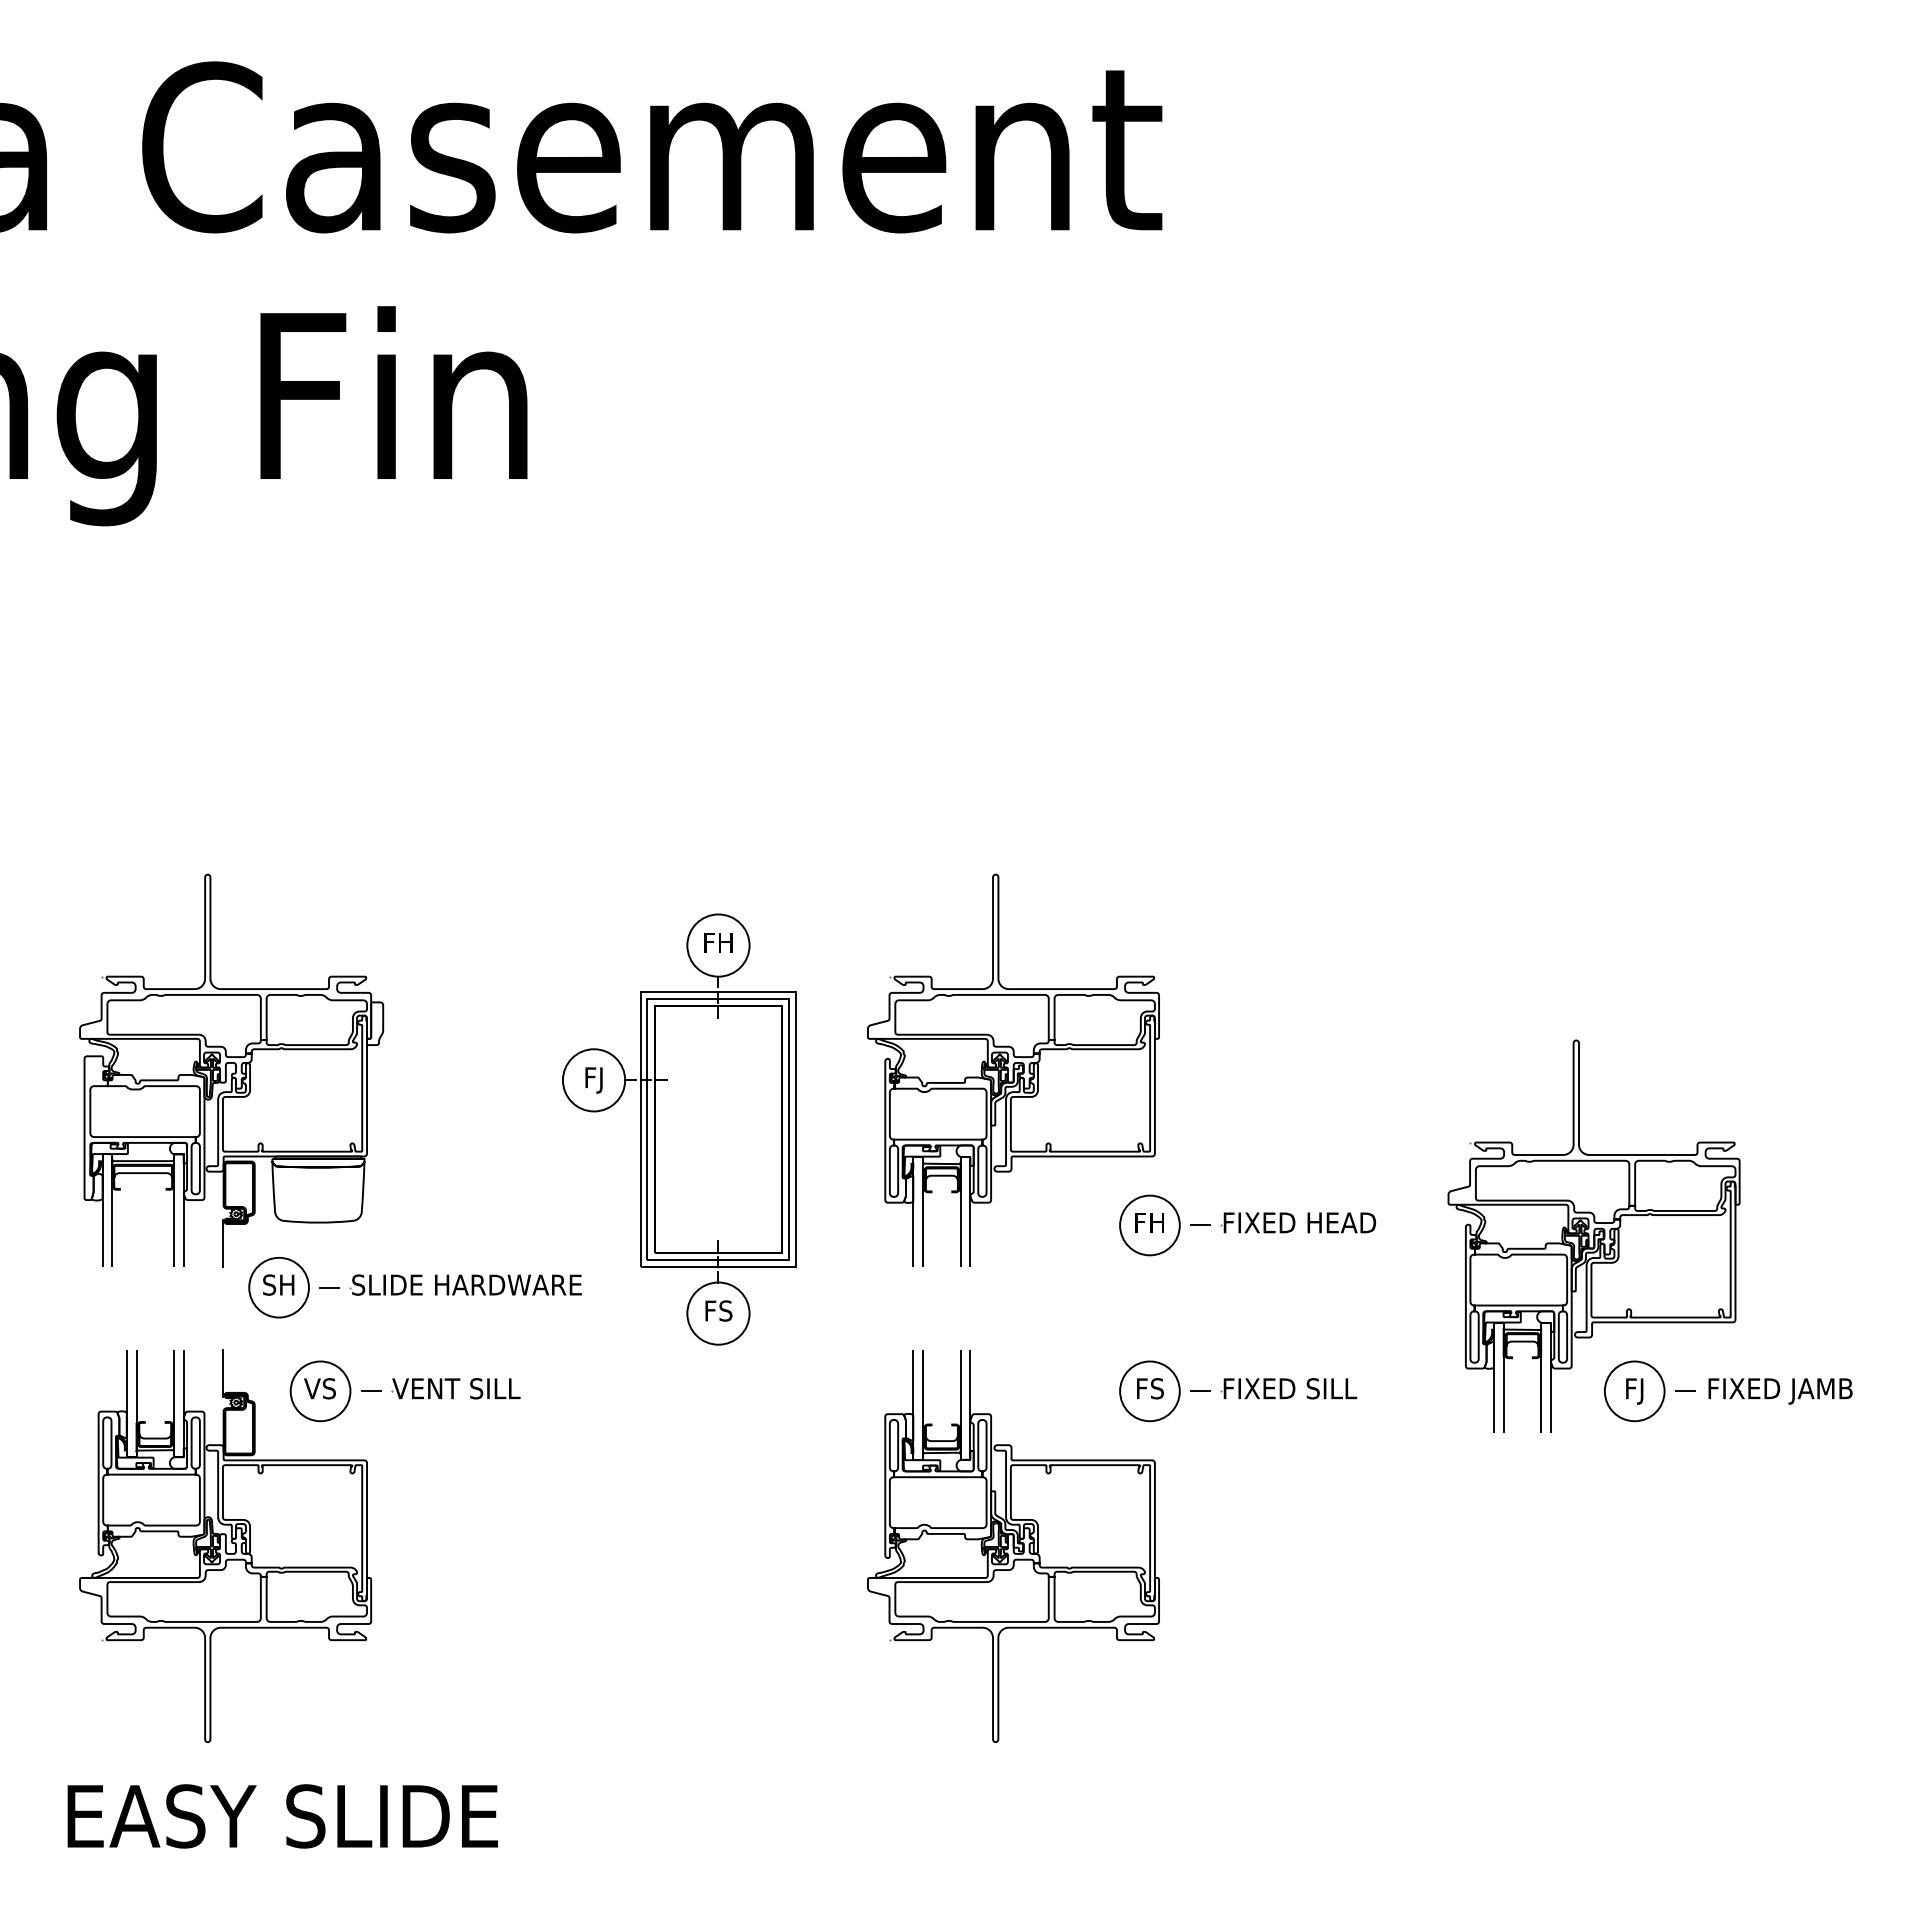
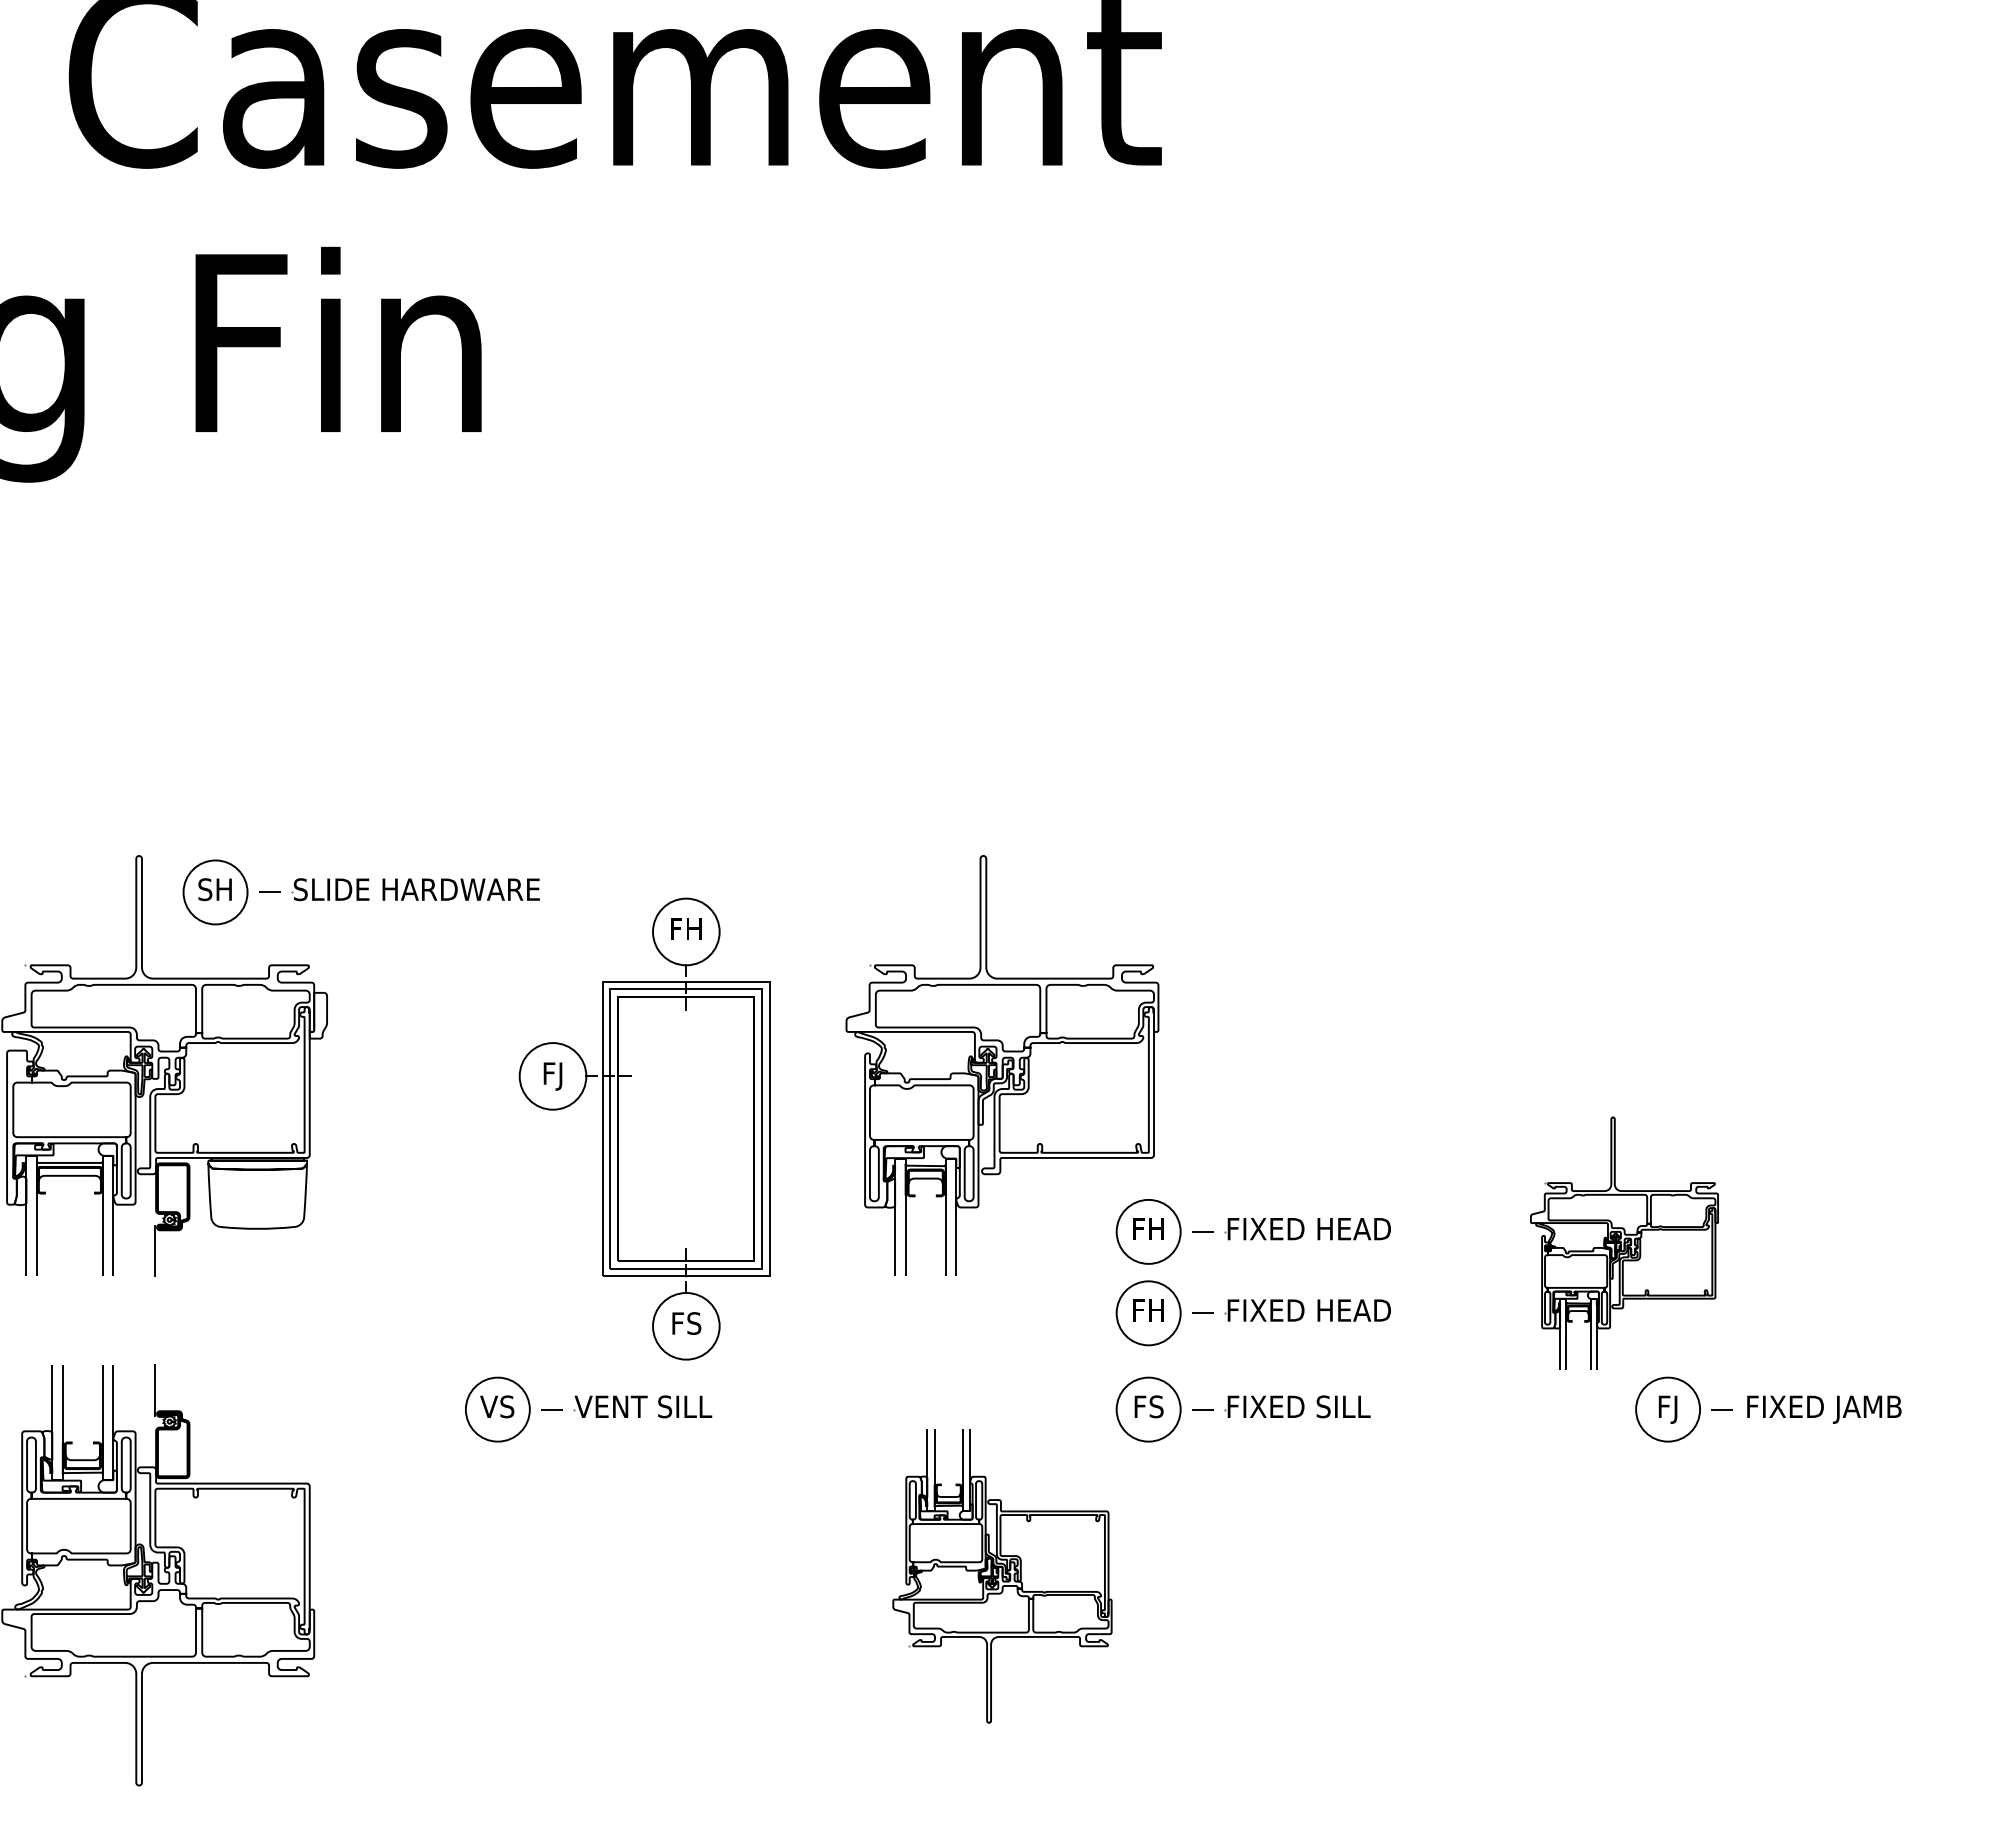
part: (1593, 1235) -> (1623, 1242), size x0.6
part: (414, 1287) -> (360, 892), moved
part: (1247, 1301) -> (1253, 1313), added
part: (404, 1391) -> (587, 1409), moved
part: (1013, 1546) -> (1002, 1575), size x0.7

